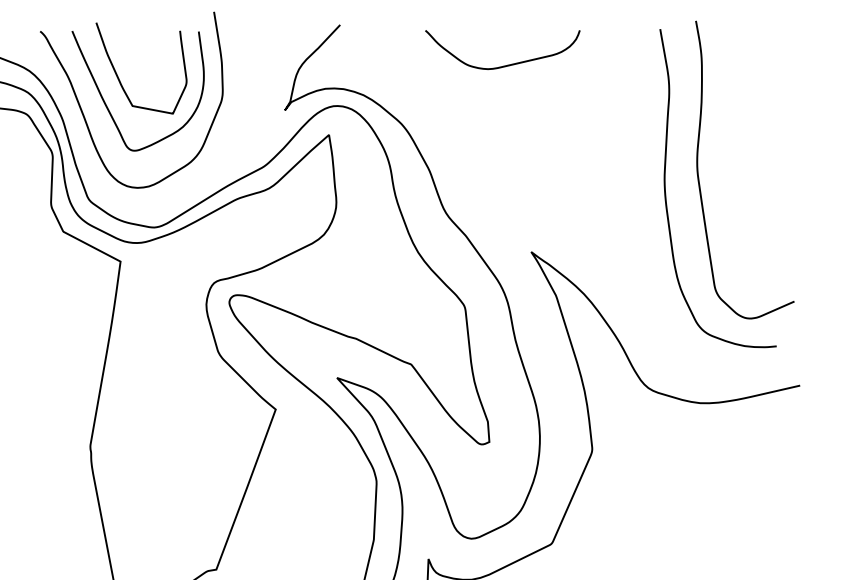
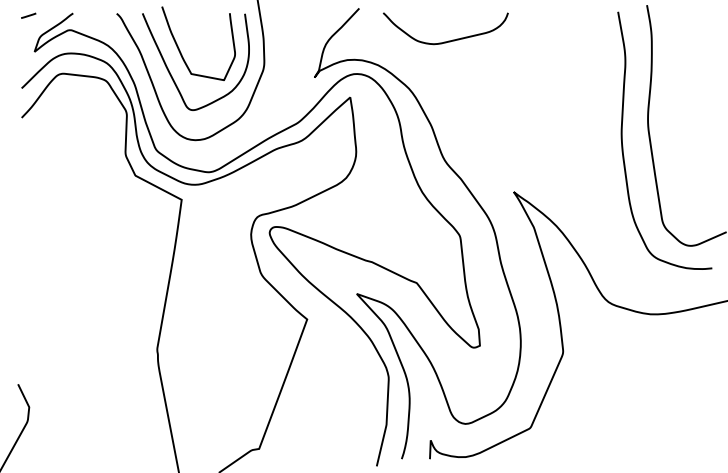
curve: (506, 64) -> (448, 40), moved

